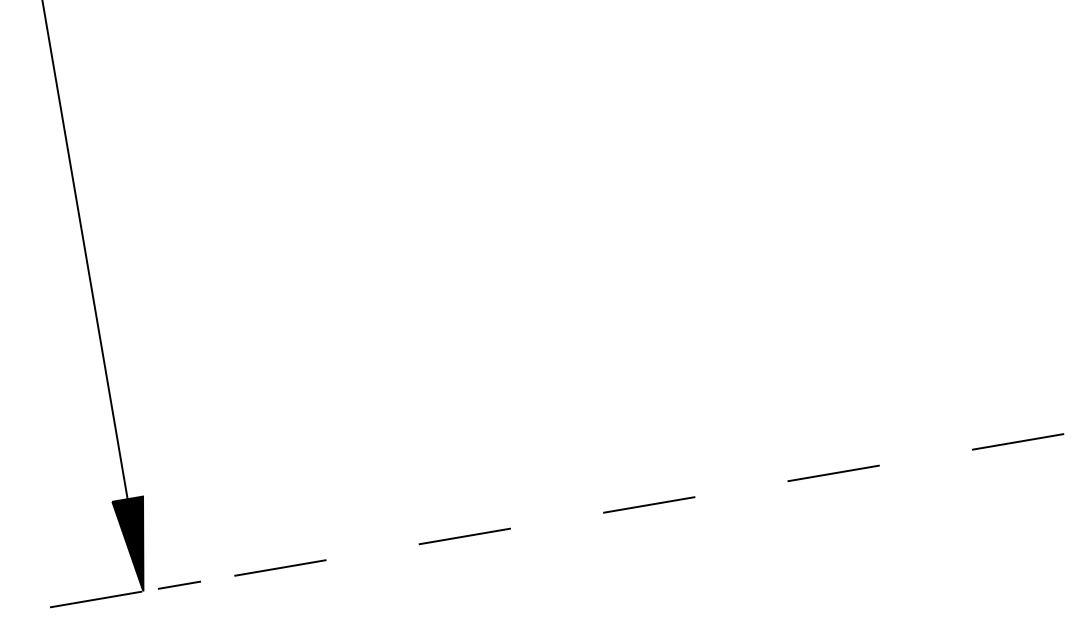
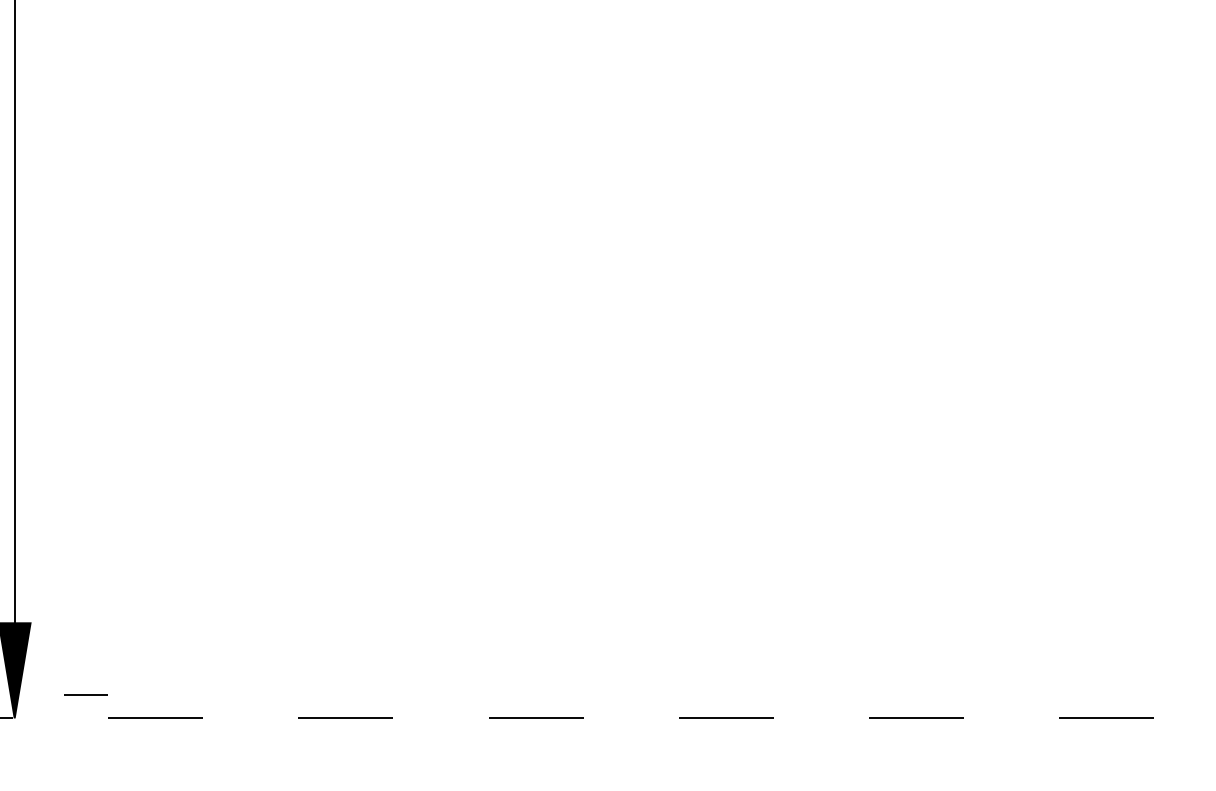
line: (179, 584) -> (85, 694), moved

